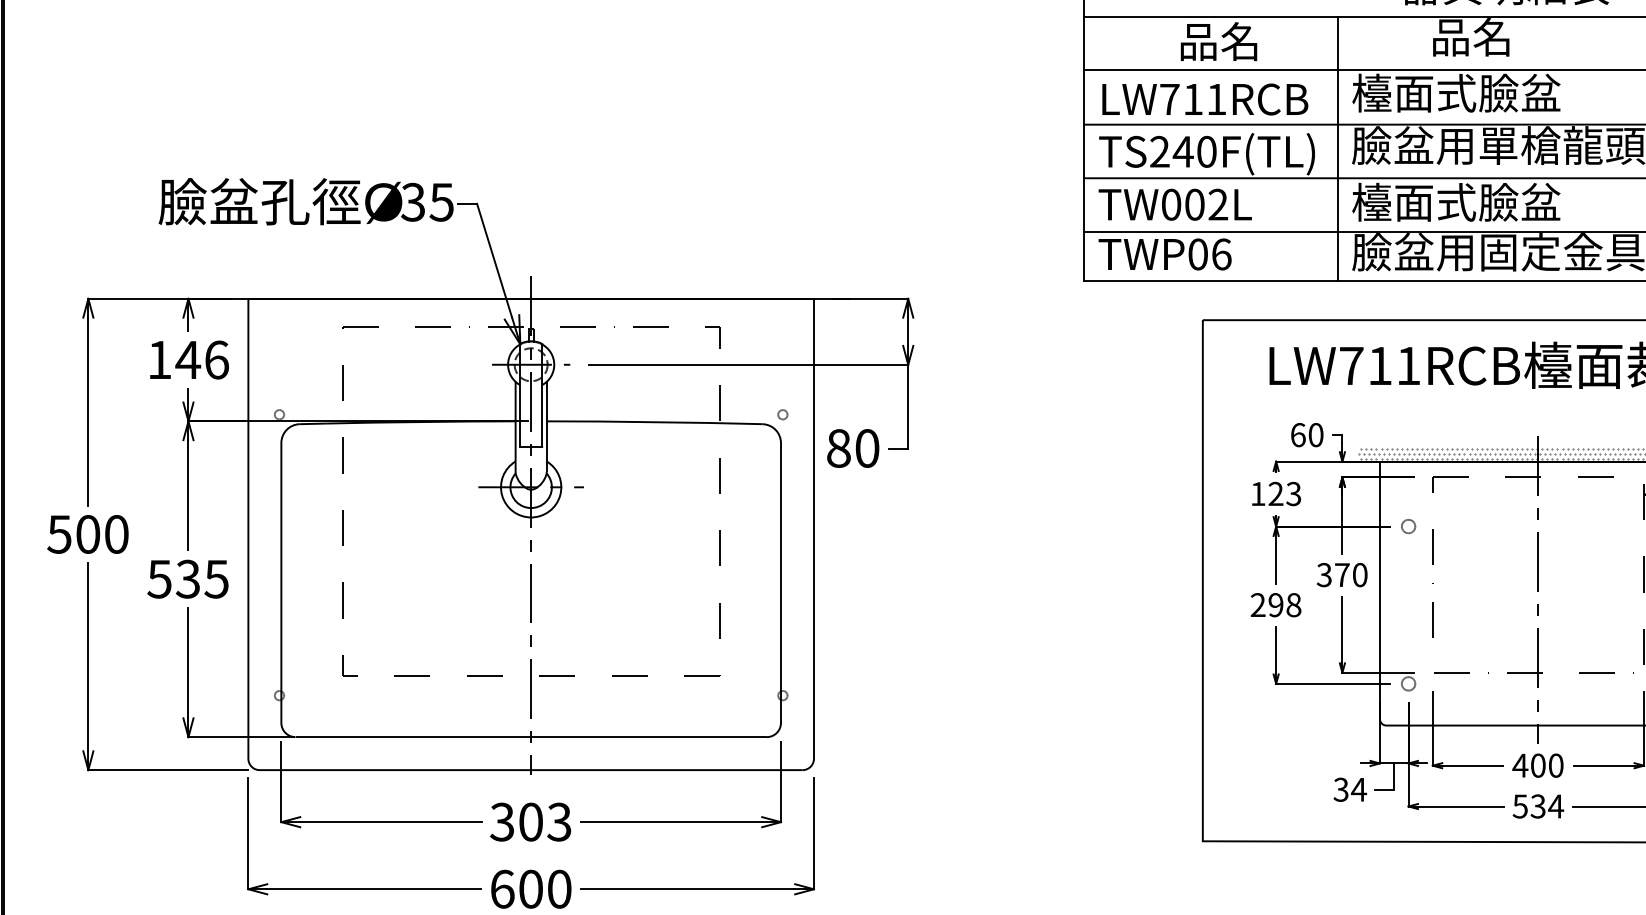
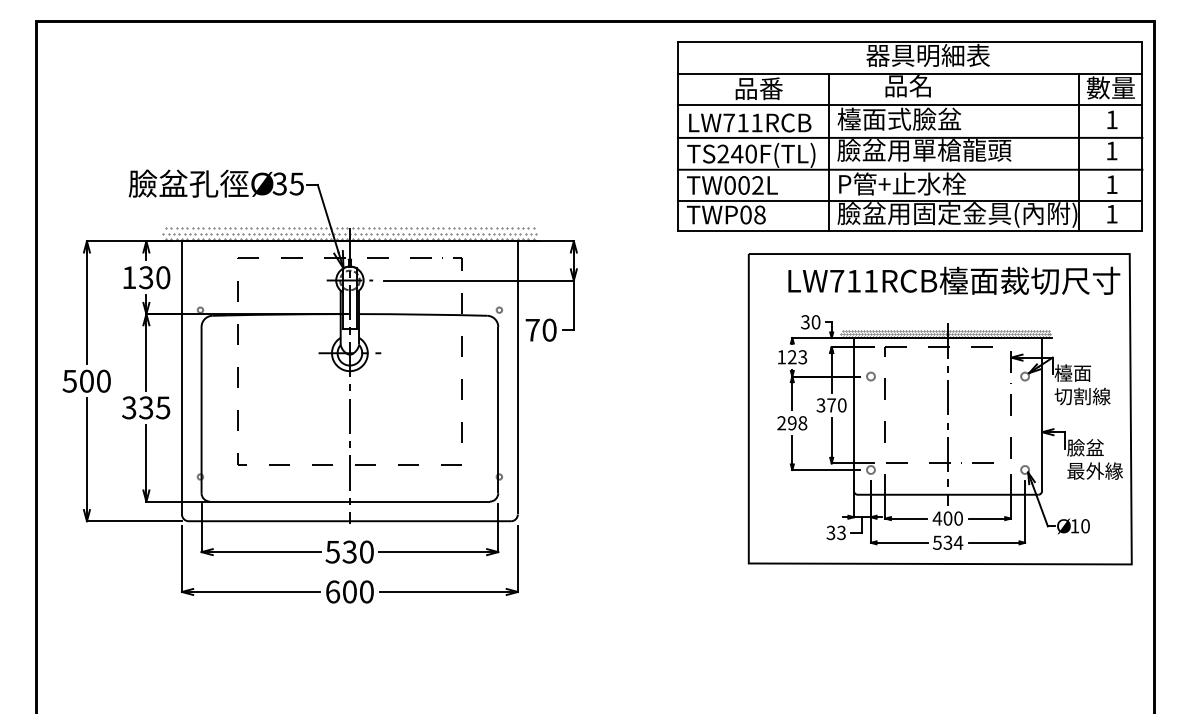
text: (1239, 41) -> (770, 88), 品名 -> 品番
text: (1459, 201) -> (901, 183), 檯面式臉盆 -> P管+止水栓
text: (1220, 253) -> (759, 214), TWP06 -> TWP08
hatch: (530, 285) -> (349, 233), added
text: (202, 359) -> (154, 277), 146 -> 130
text: (1298, 435) -> (805, 322), 60 -> 30
text: (838, 447) -> (532, 329), 80 -> 70
text: (159, 578) -> (129, 407), 535 -> 335
text: (1358, 789) -> (841, 532), 34 -> 33
text: (530, 821) -> (349, 551), 303 -> 530

